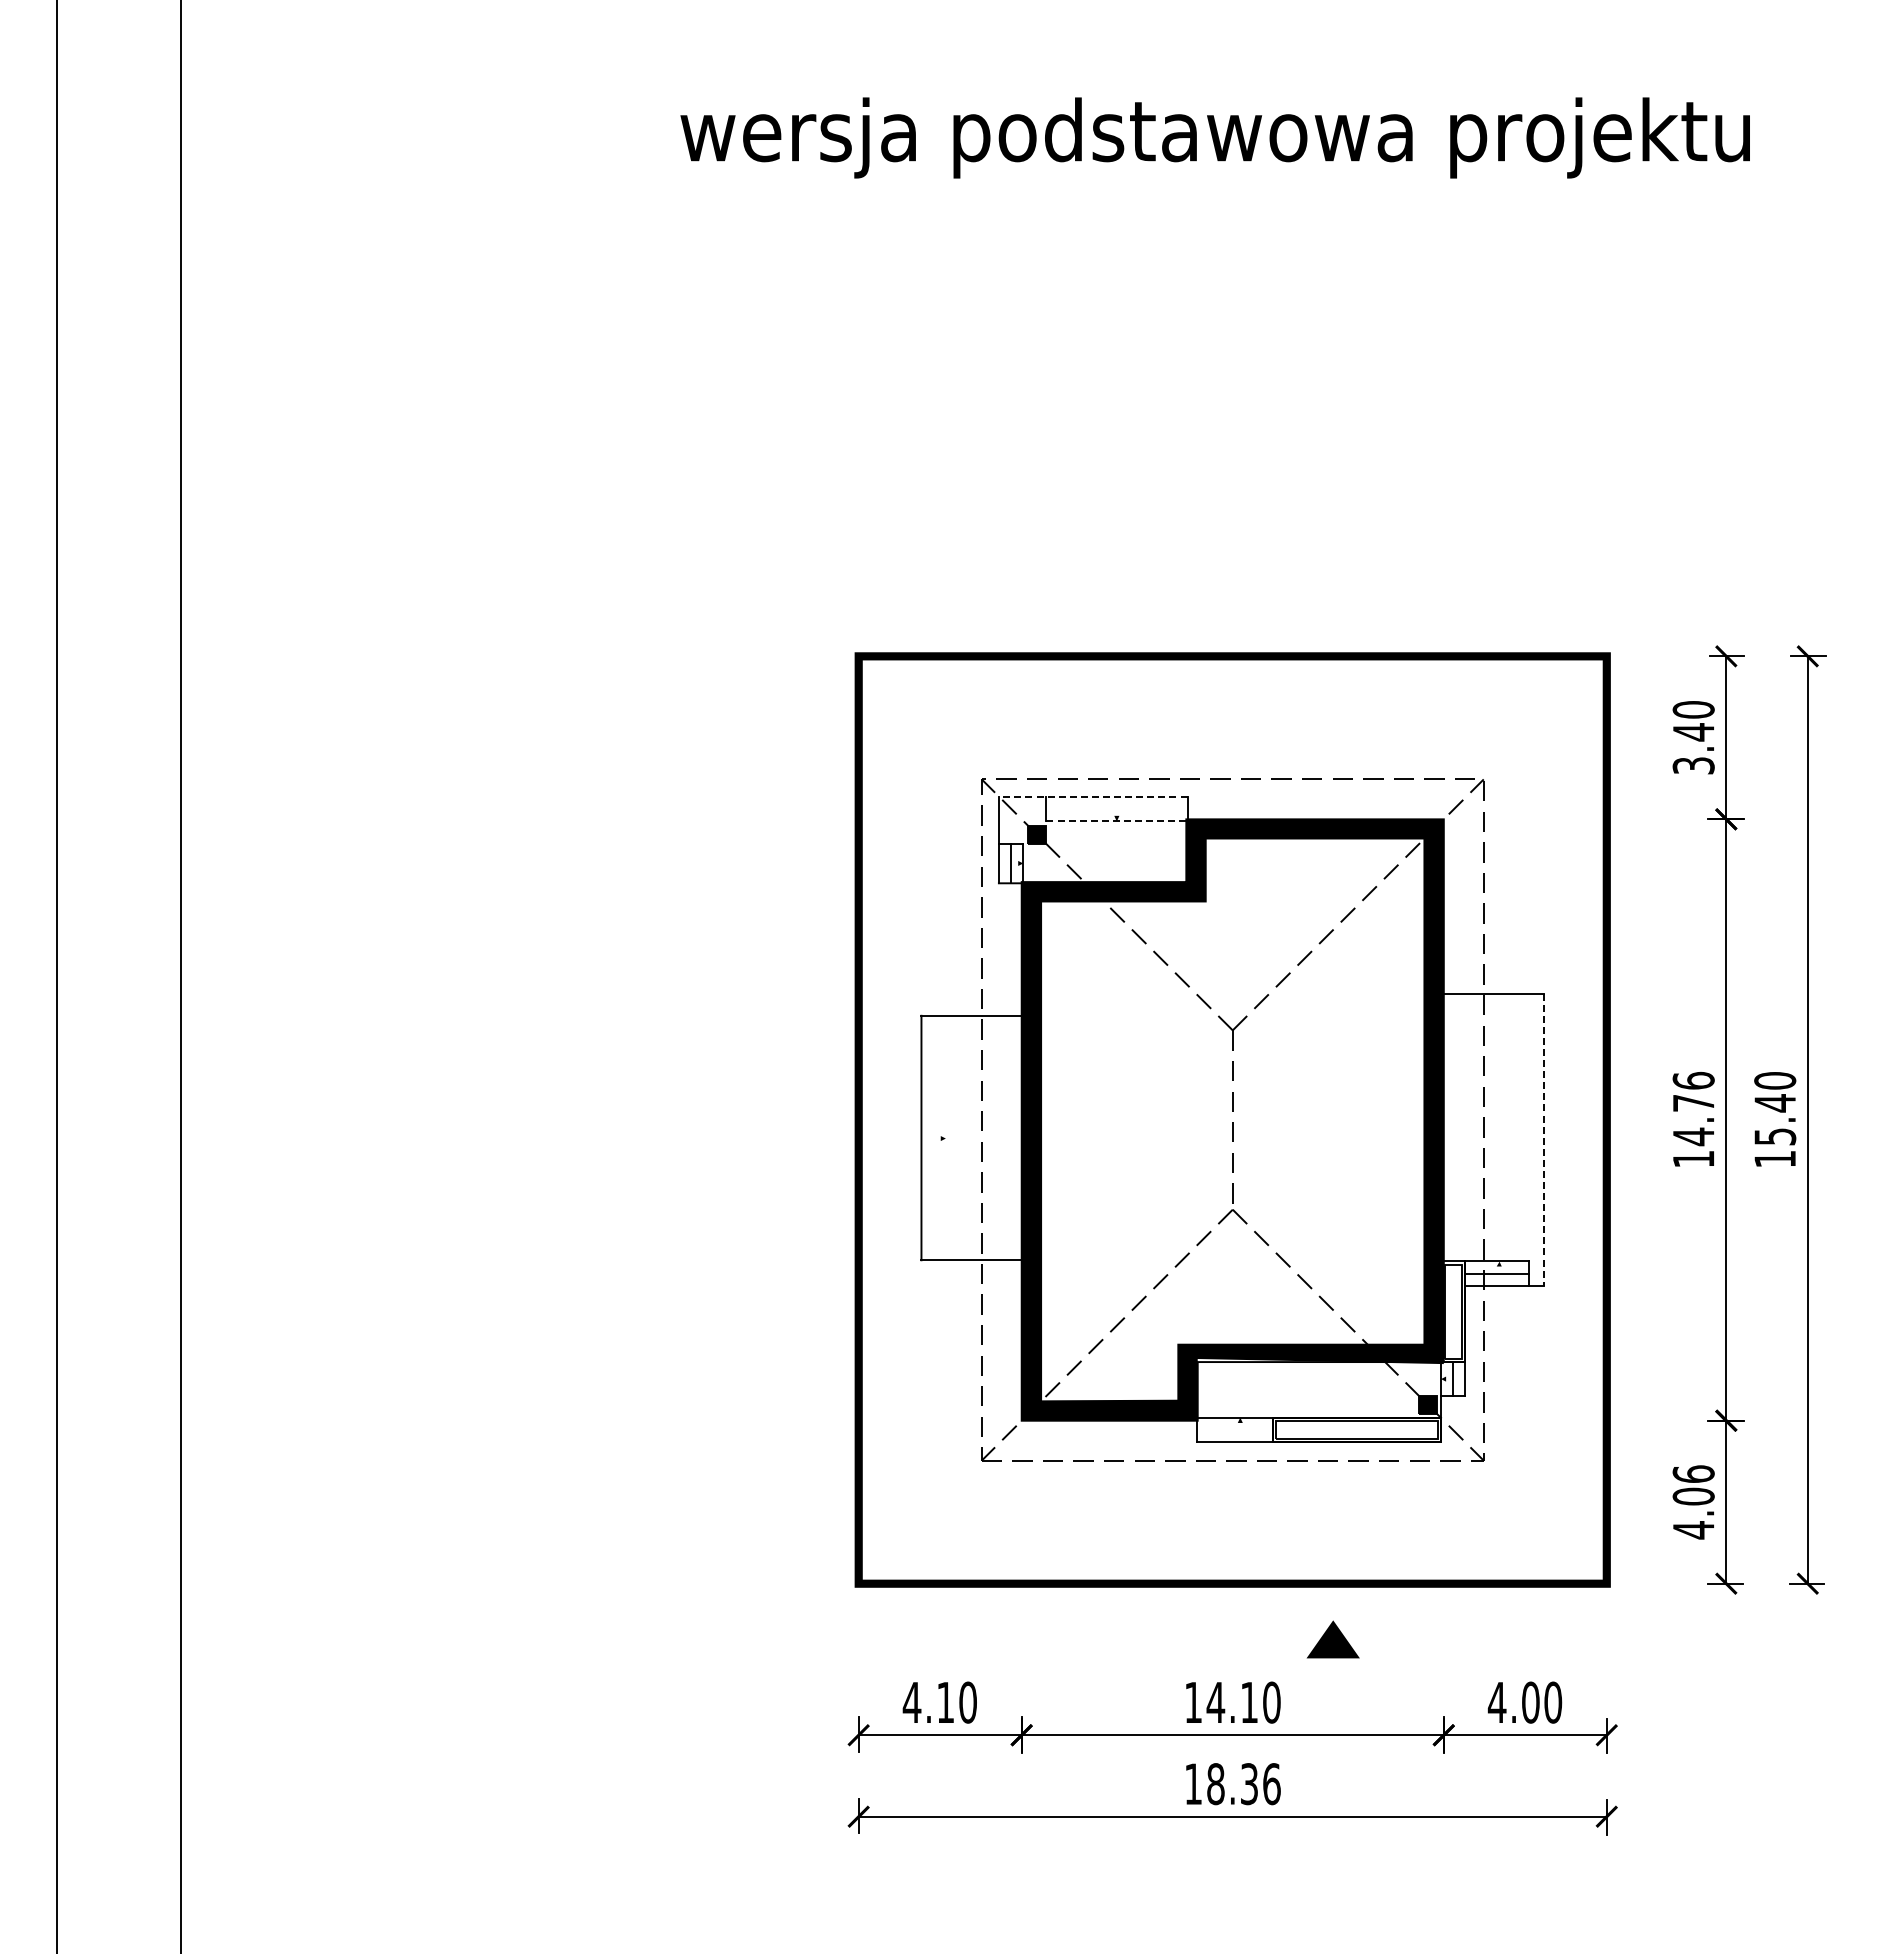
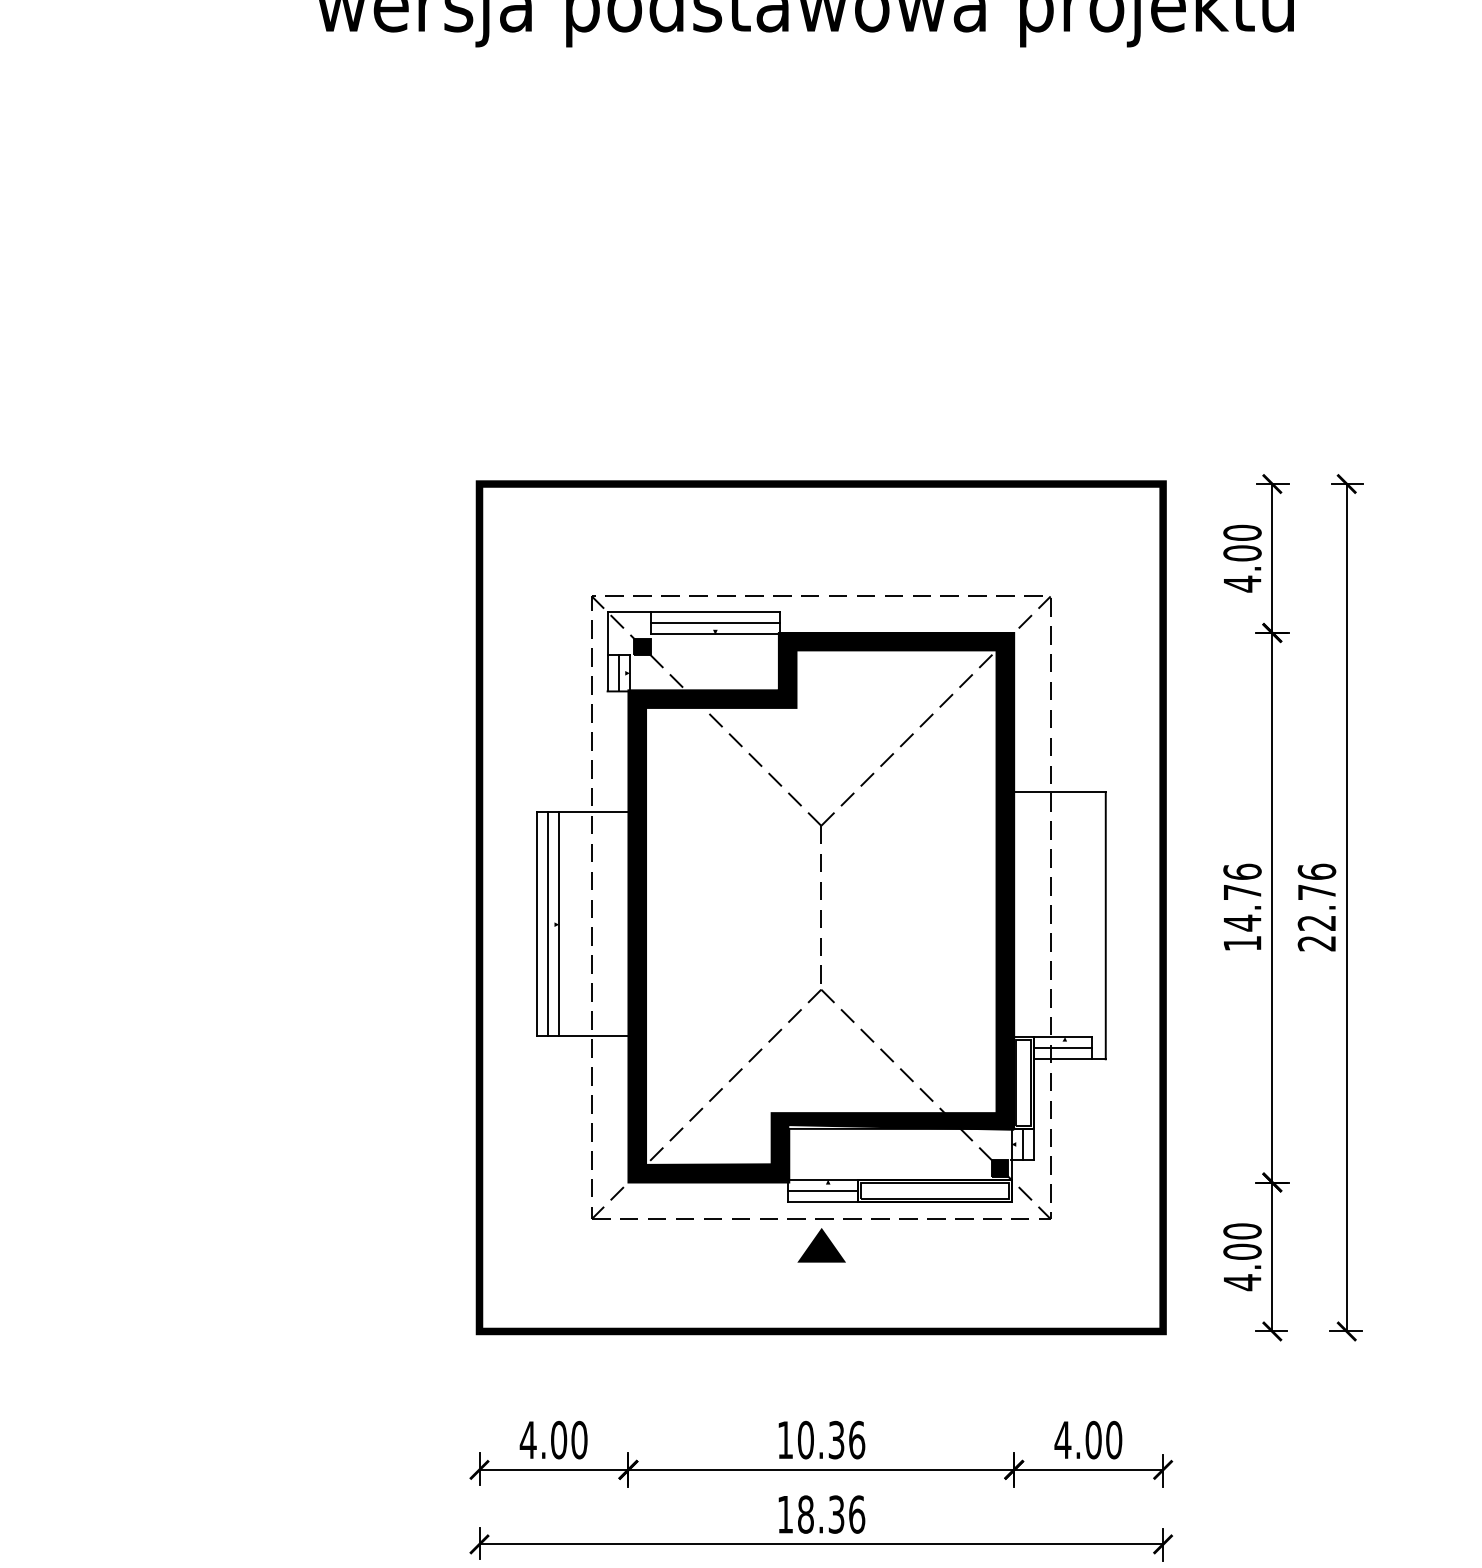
text: (1693, 749) -> (1242, 569), 3.40 -> 4.00
line: (1092, 796) -> (693, 612), dashed -> solid
line: (1116, 808) -> (715, 623), added
line: (1115, 820) -> (714, 634), dashed -> solid
text: (1775, 1119) -> (1317, 907), 15.40 -> 22.76
line: (933, 1137) -> (547, 923), added
line: (945, 1137) -> (558, 923), added
line: (1544, 1140) -> (1106, 926), dashed -> solid
line: (1234, 1430) -> (822, 1191), added
text: (1693, 1474) -> (1242, 1231), 4.06 -> 4.00
part: (1332, 1639) -> (821, 1245), moved
text: (945, 1702) -> (558, 1440), 4.10 -> 4.00
text: (1243, 1702) -> (831, 1440), 14.10 -> 10.36

